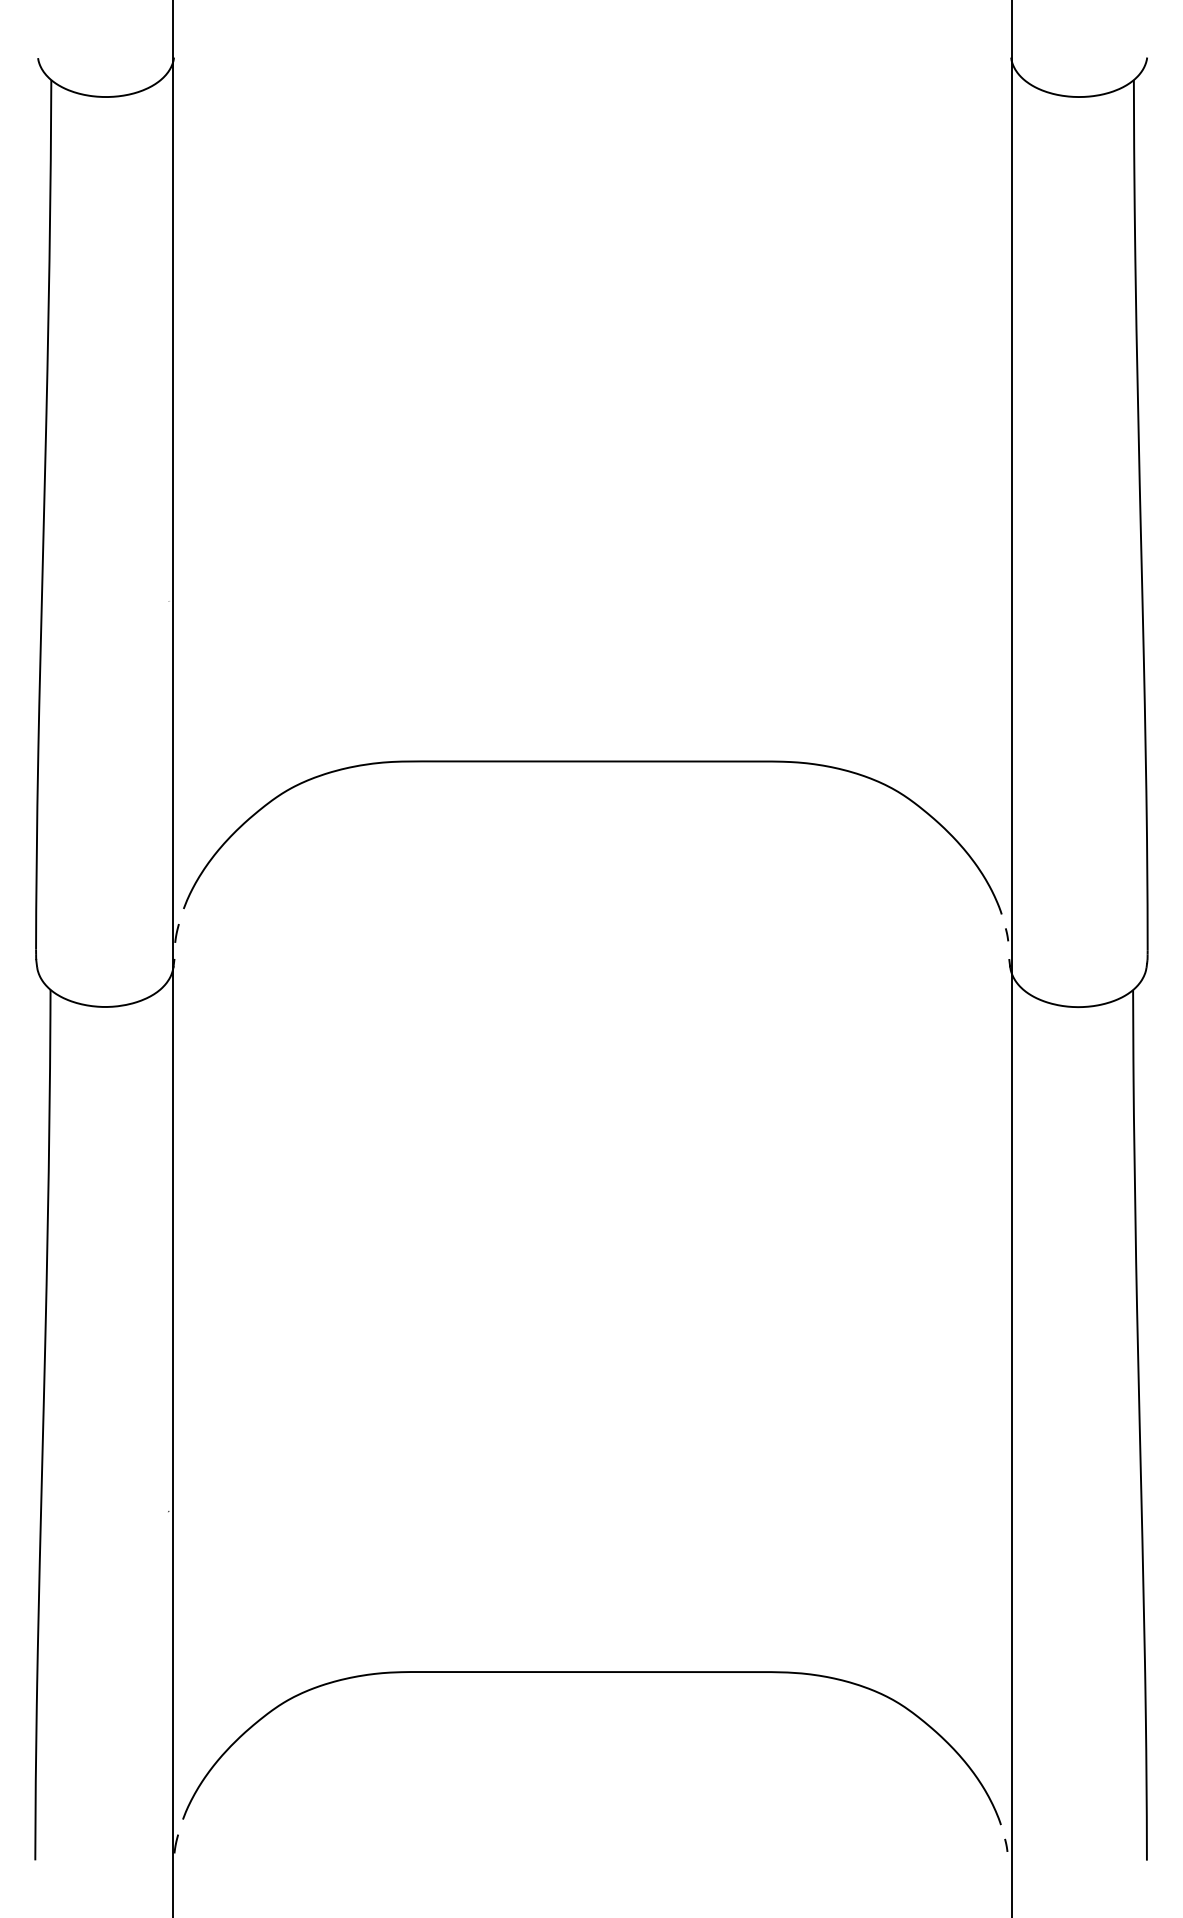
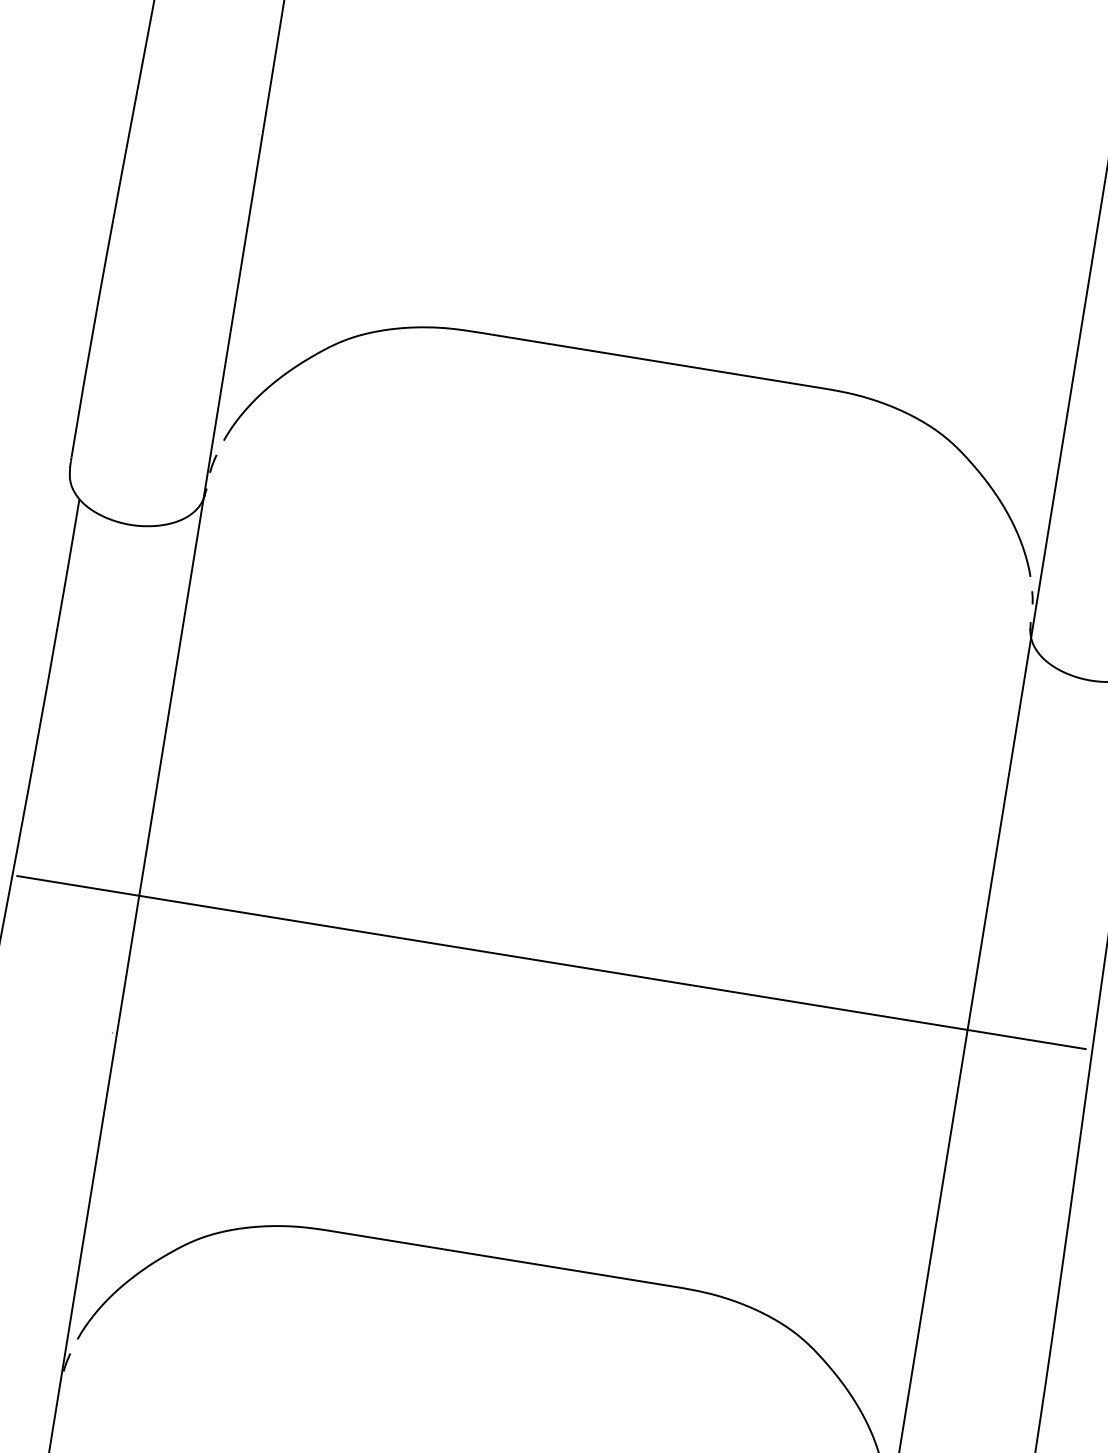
line: (590, 1371) -> (551, 962), added

